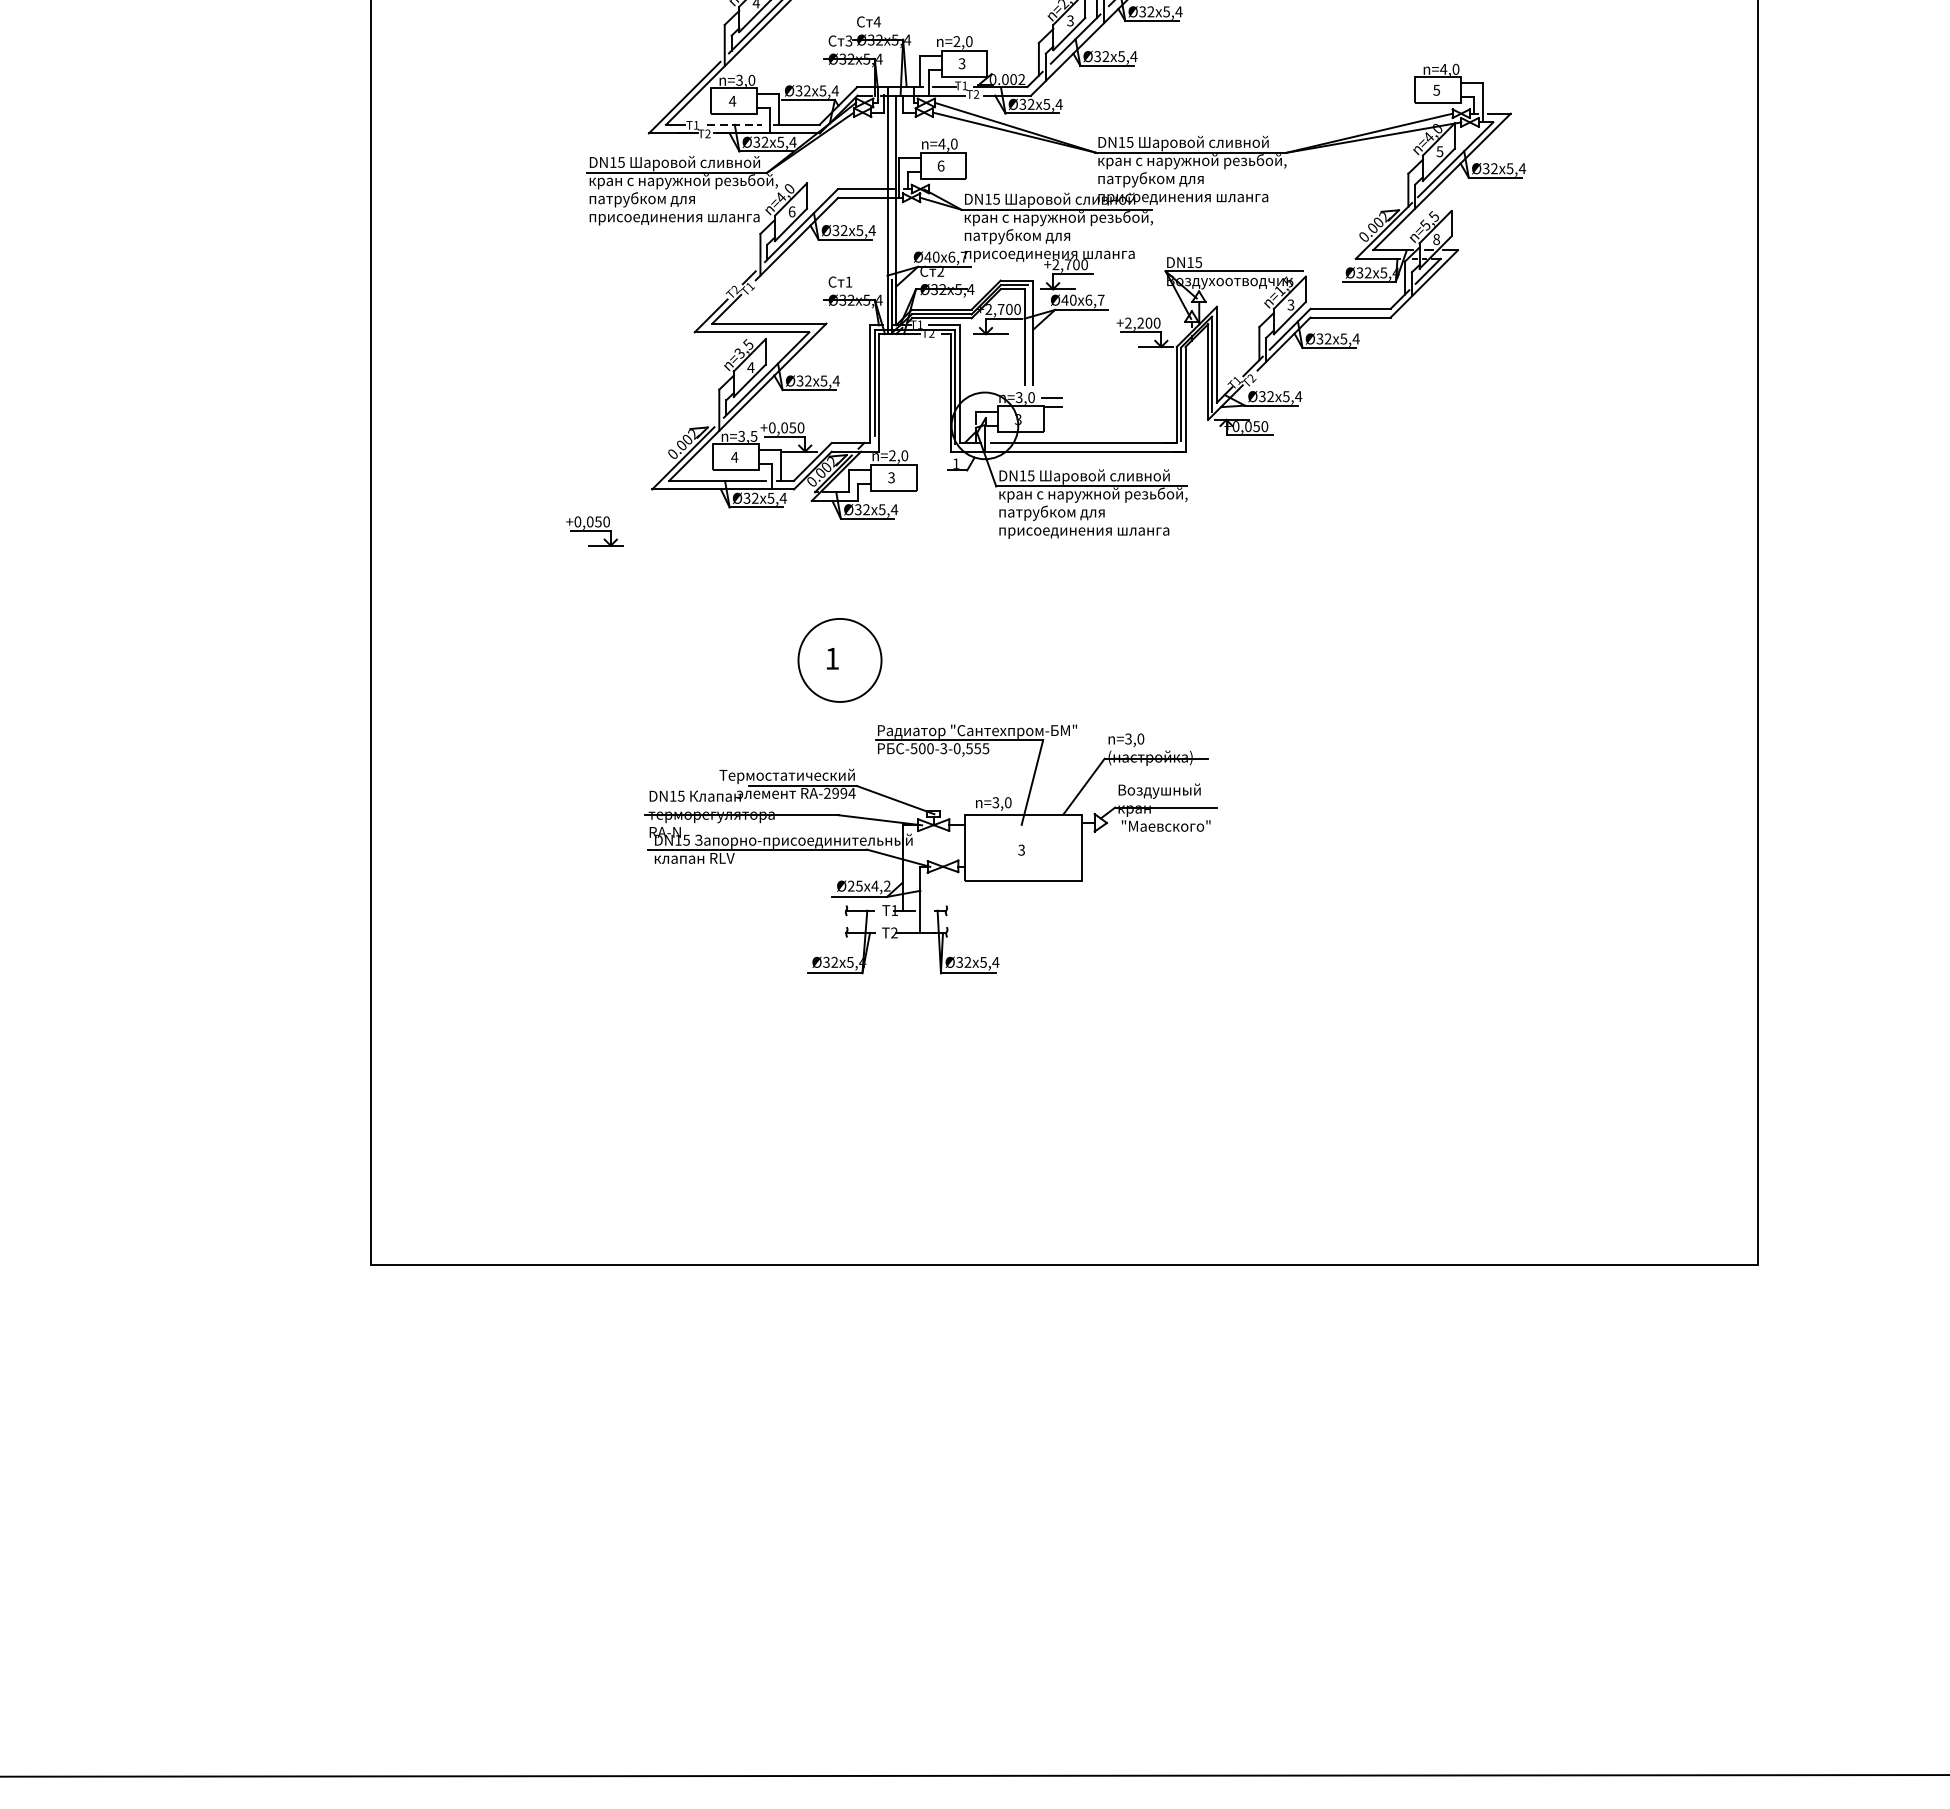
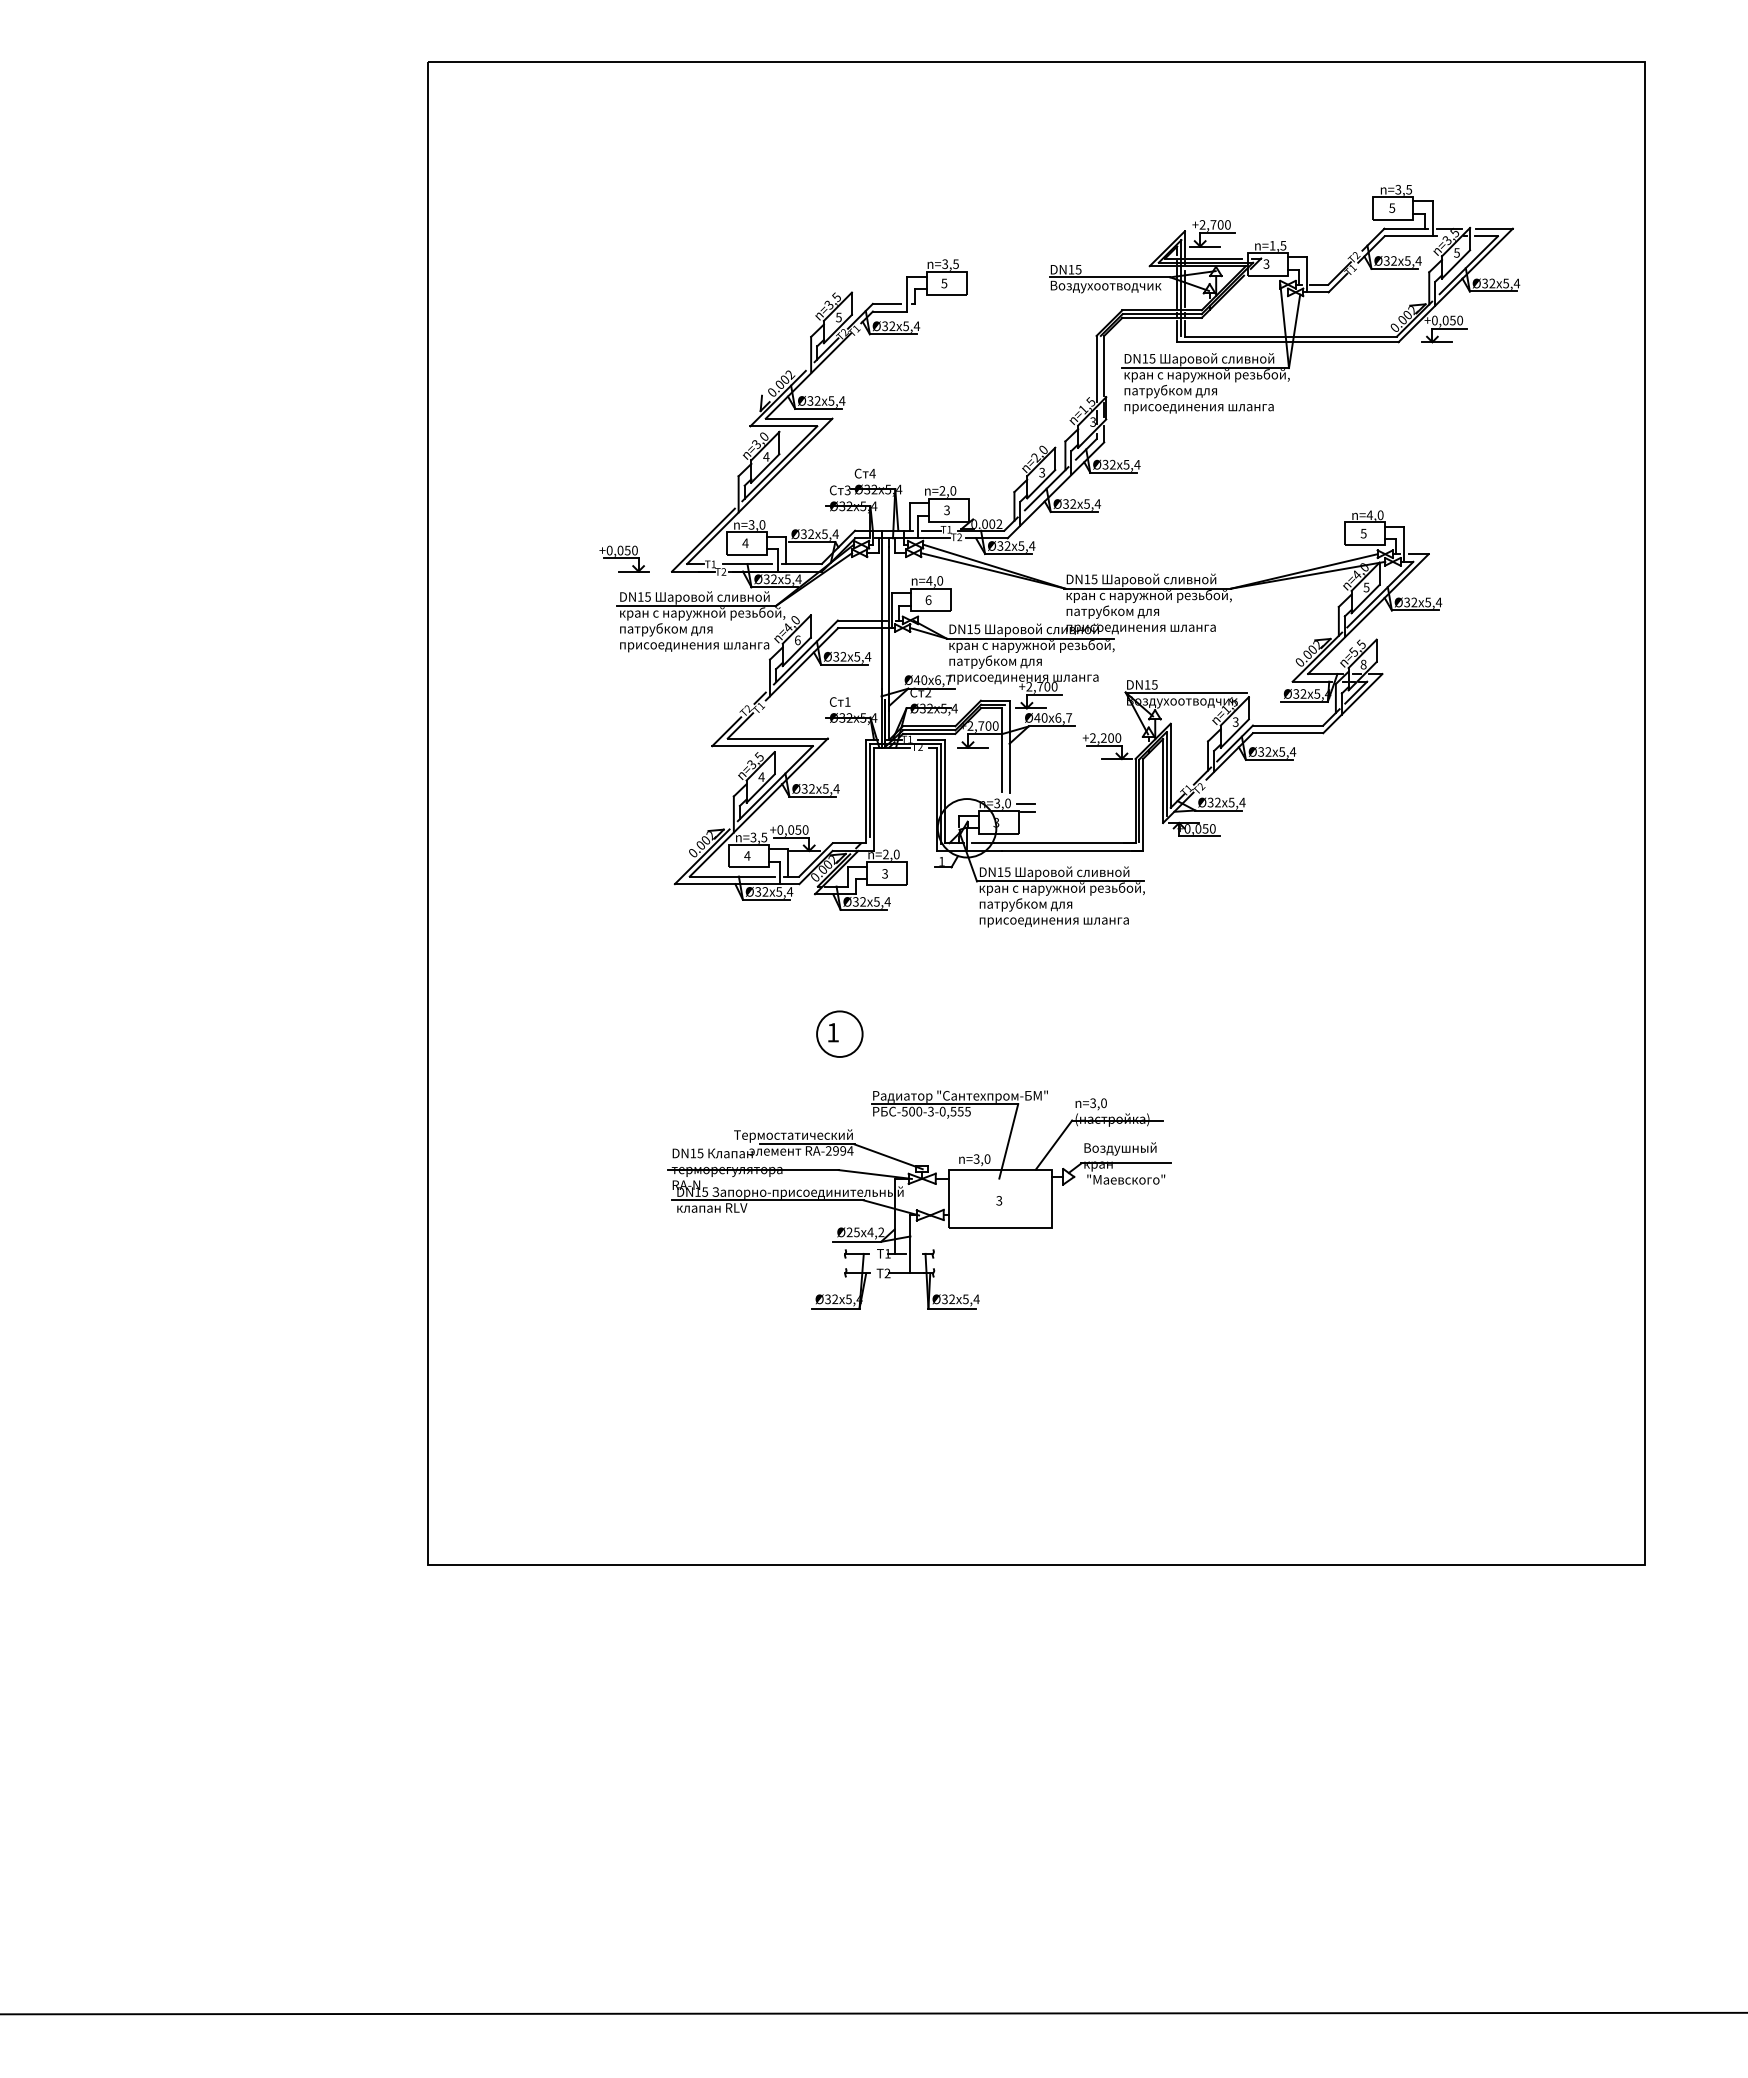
line: (734, 124) -> (747, 563), dashed -> solid
part: (594, 530) -> (624, 558), moved
circle: (839, 659) -> (839, 1033), size x0.62

